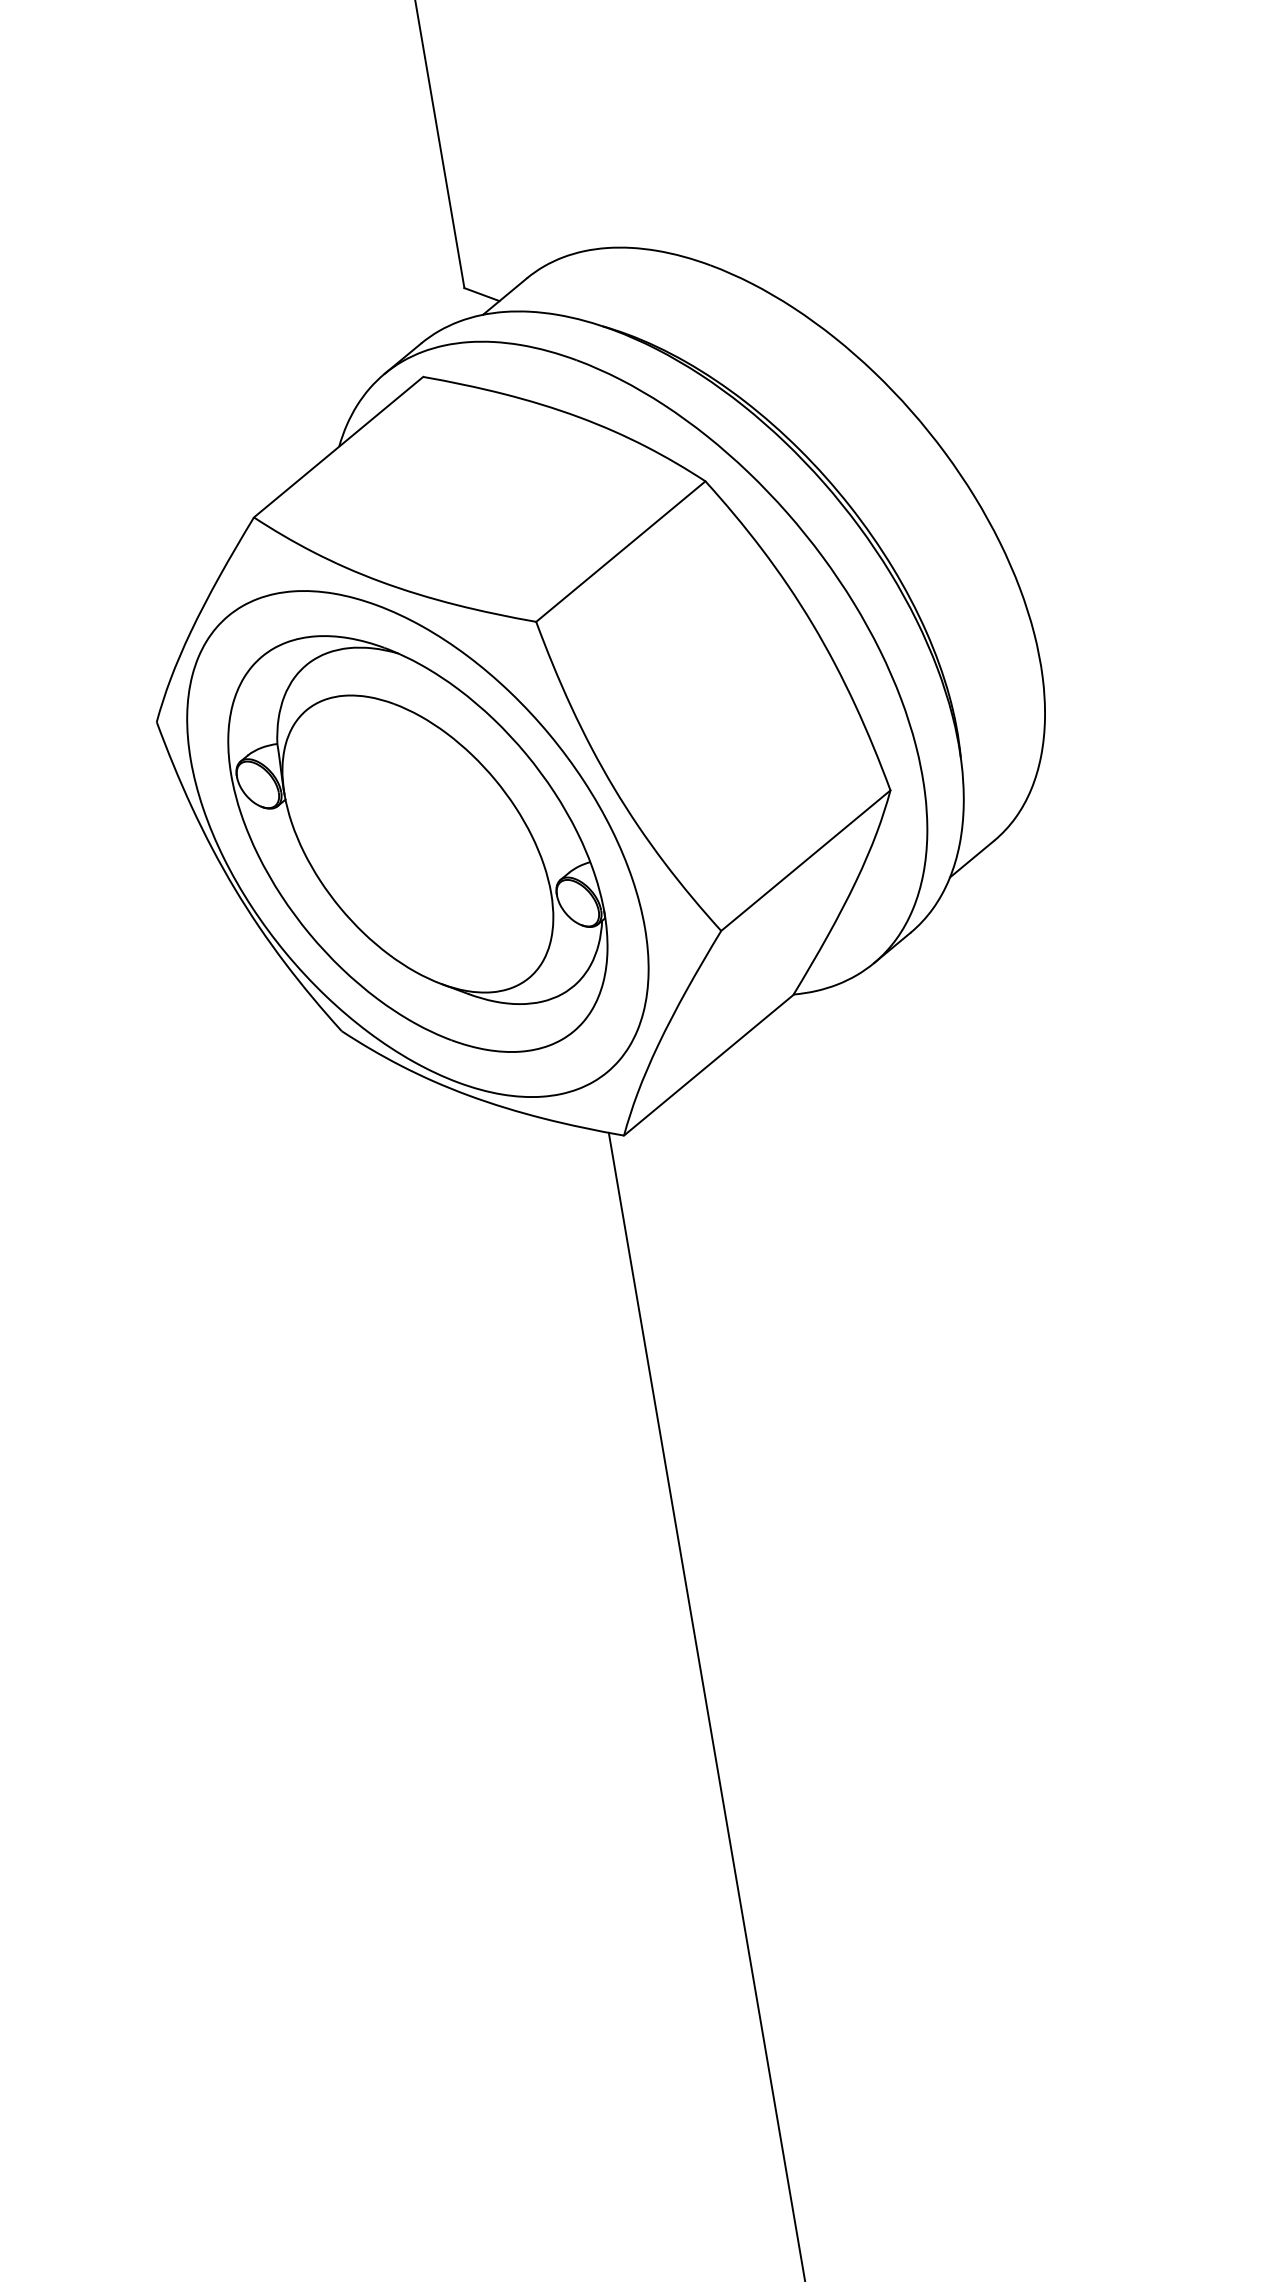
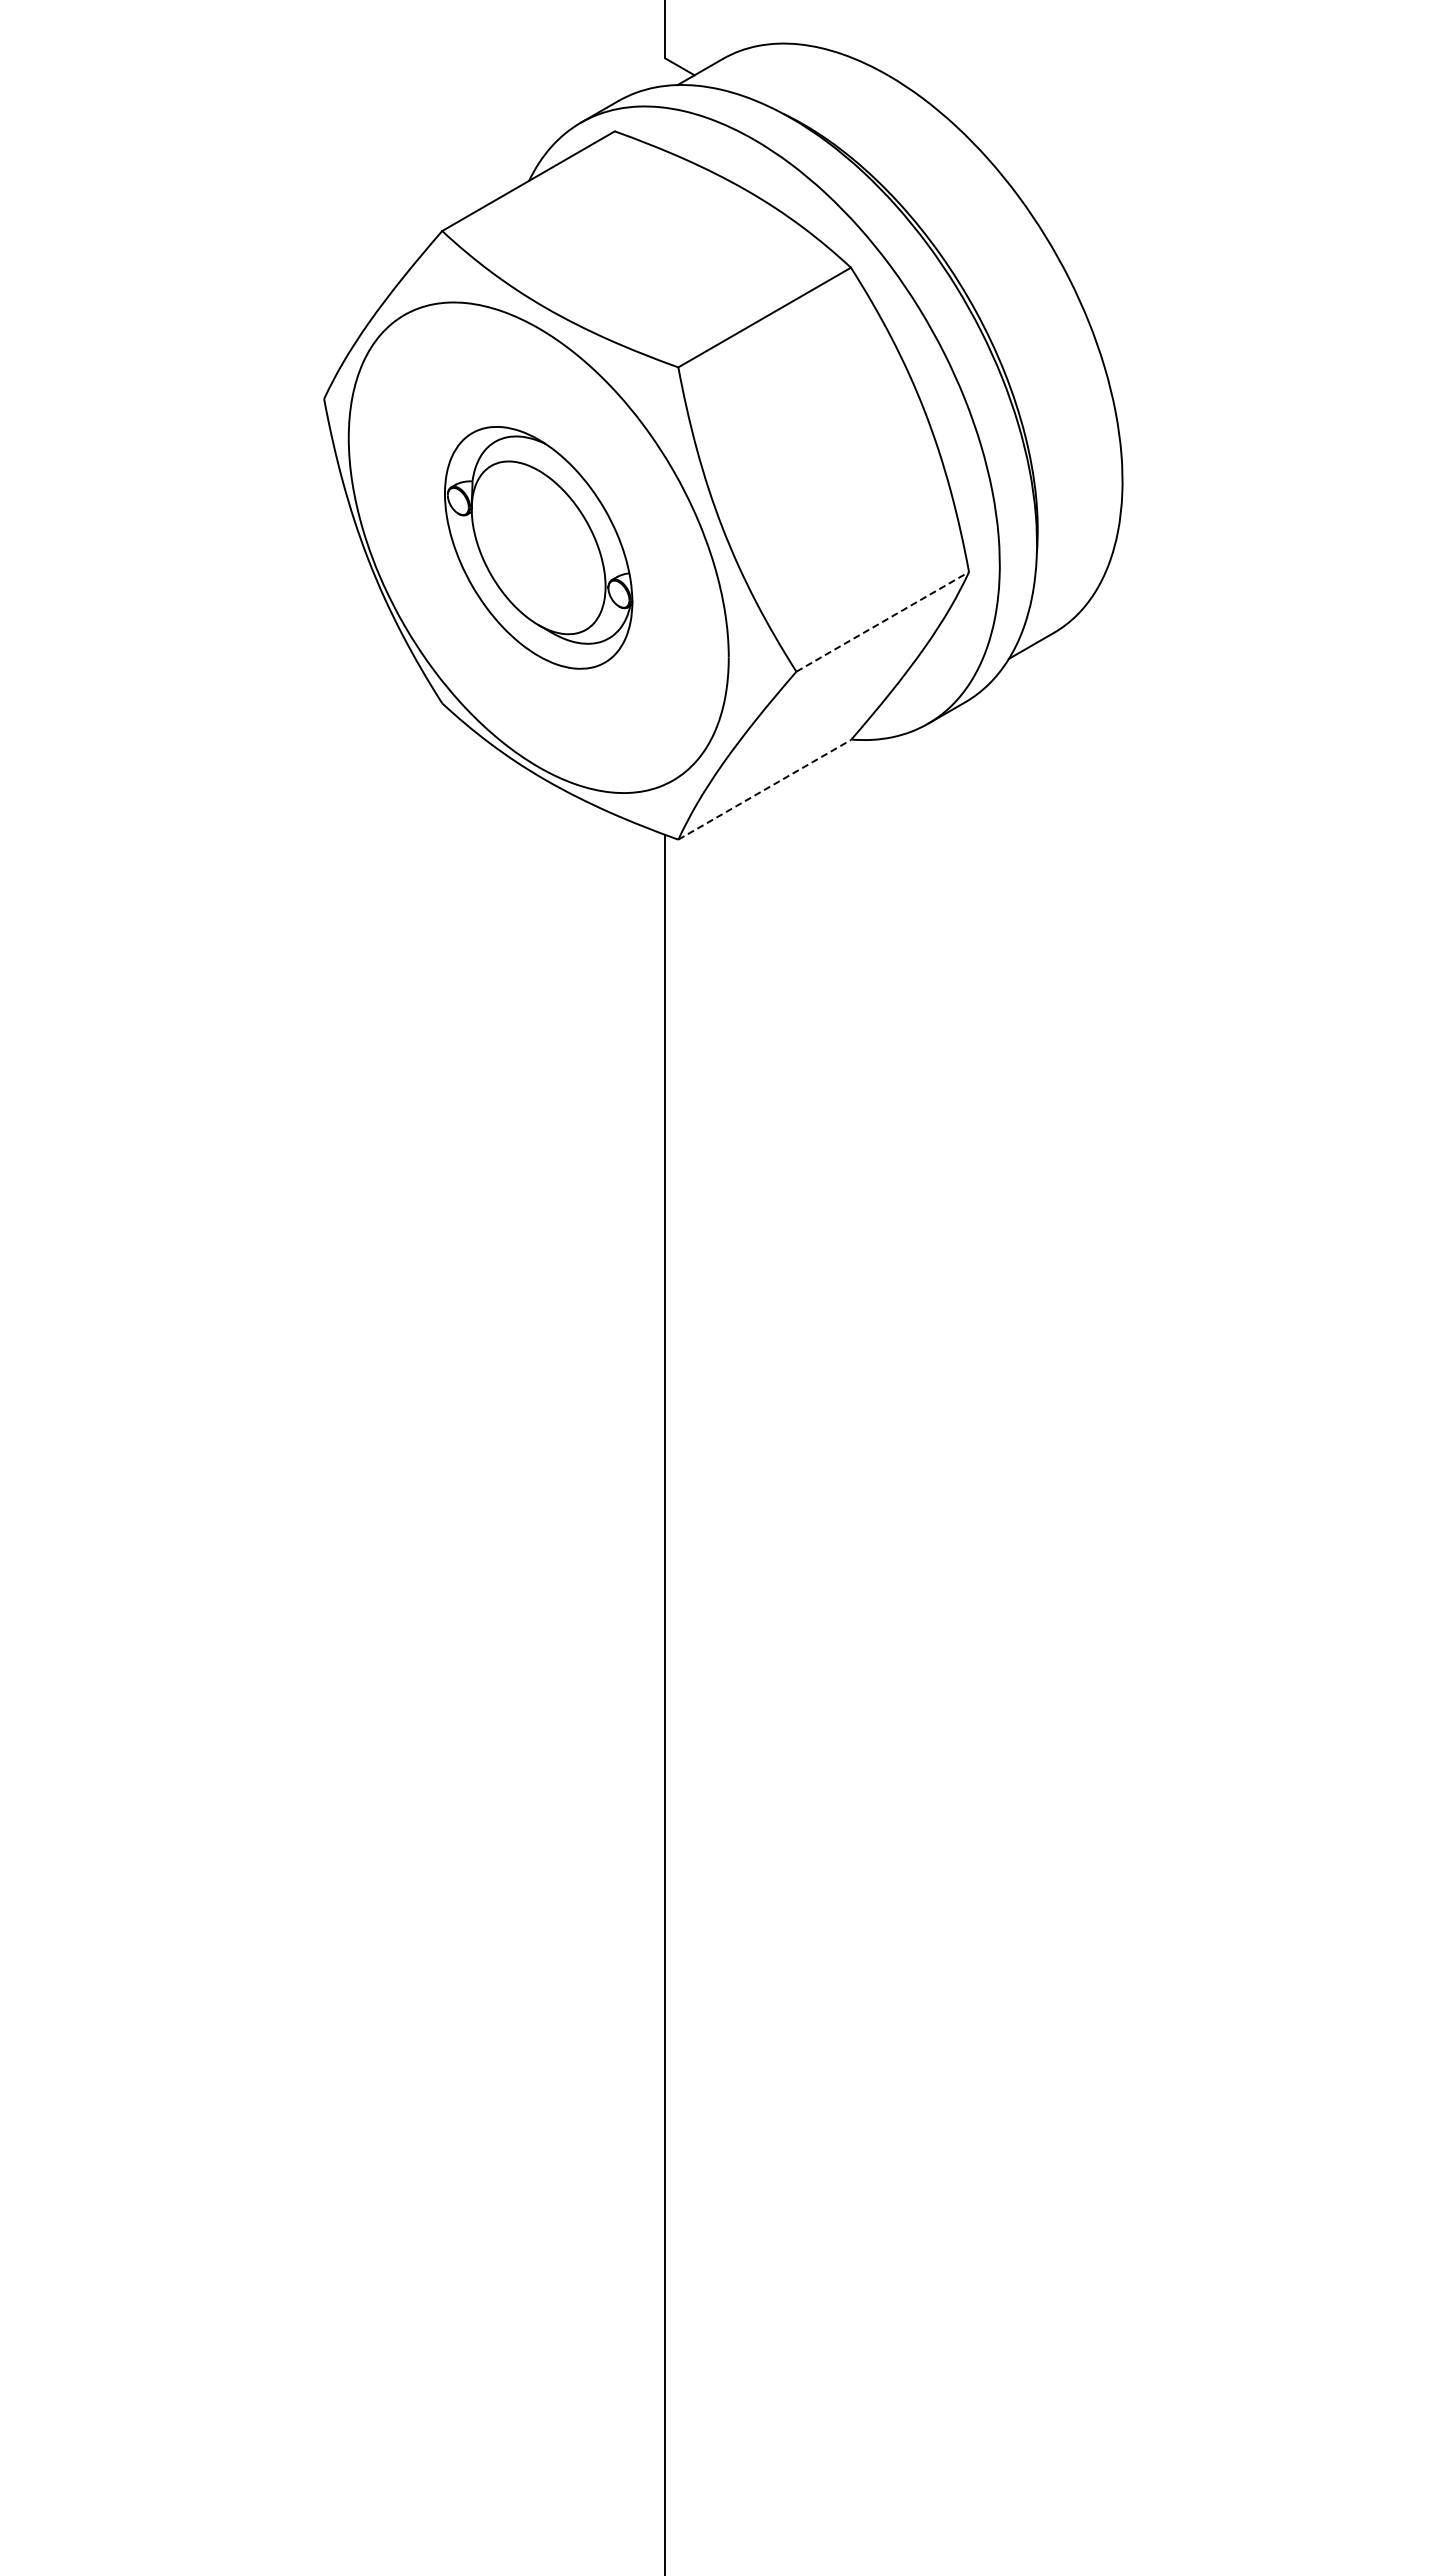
part: (417, 843) -> (538, 547), size x0.6
line: (805, 860) -> (882, 621), solid -> dashed
line: (708, 1065) -> (764, 789), solid -> dashed

